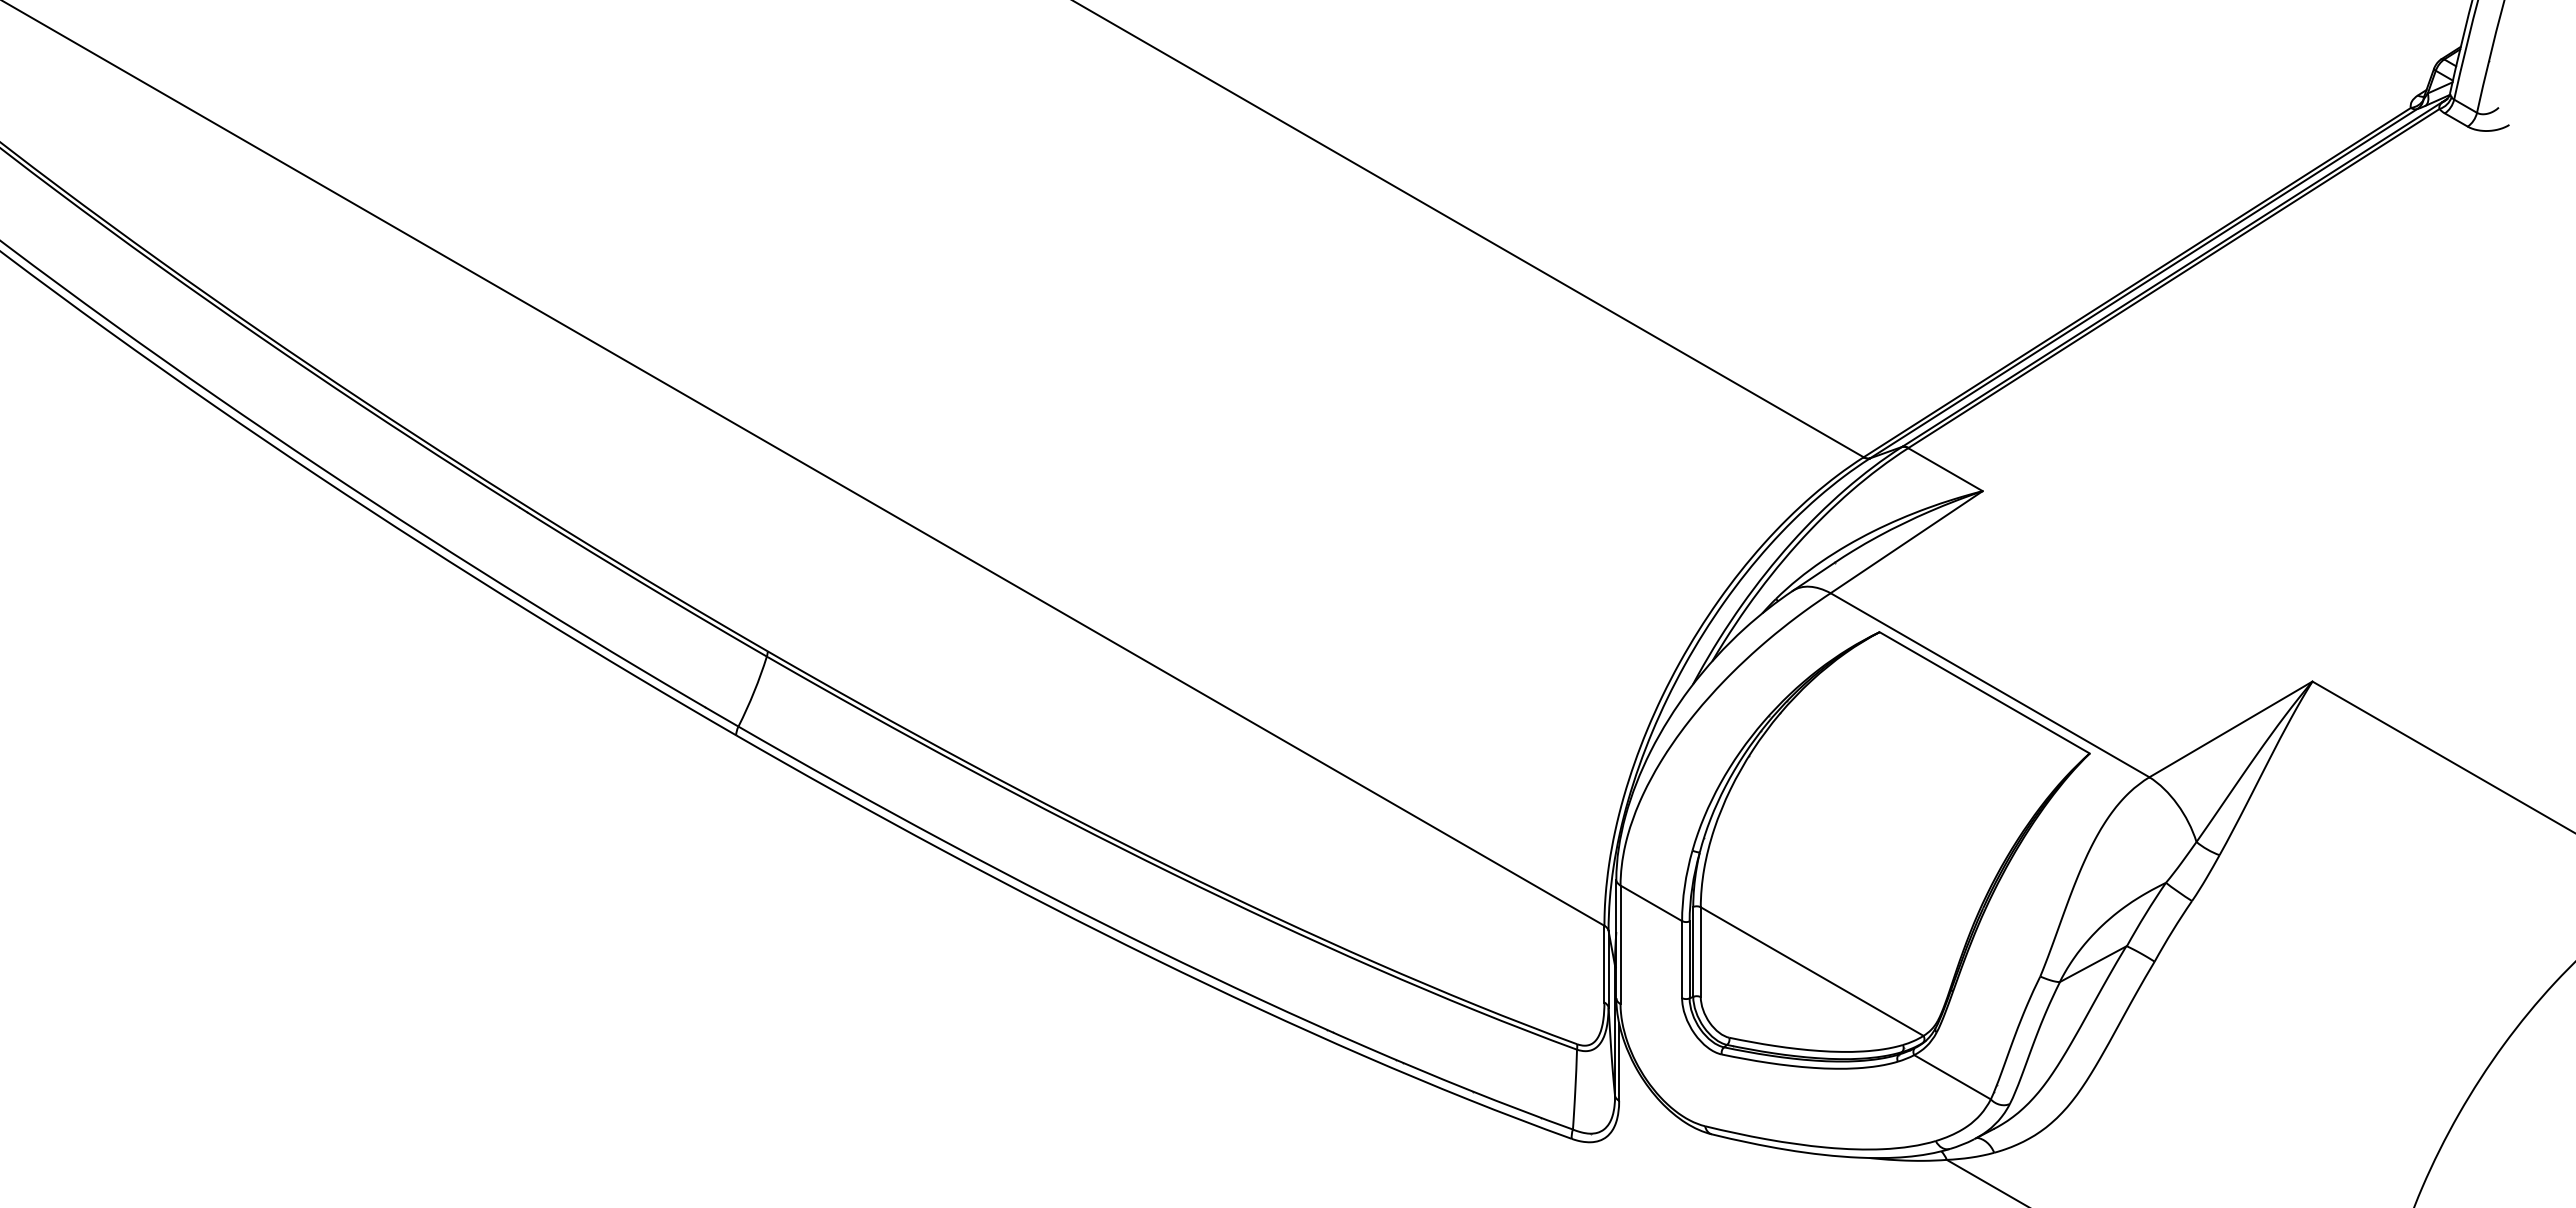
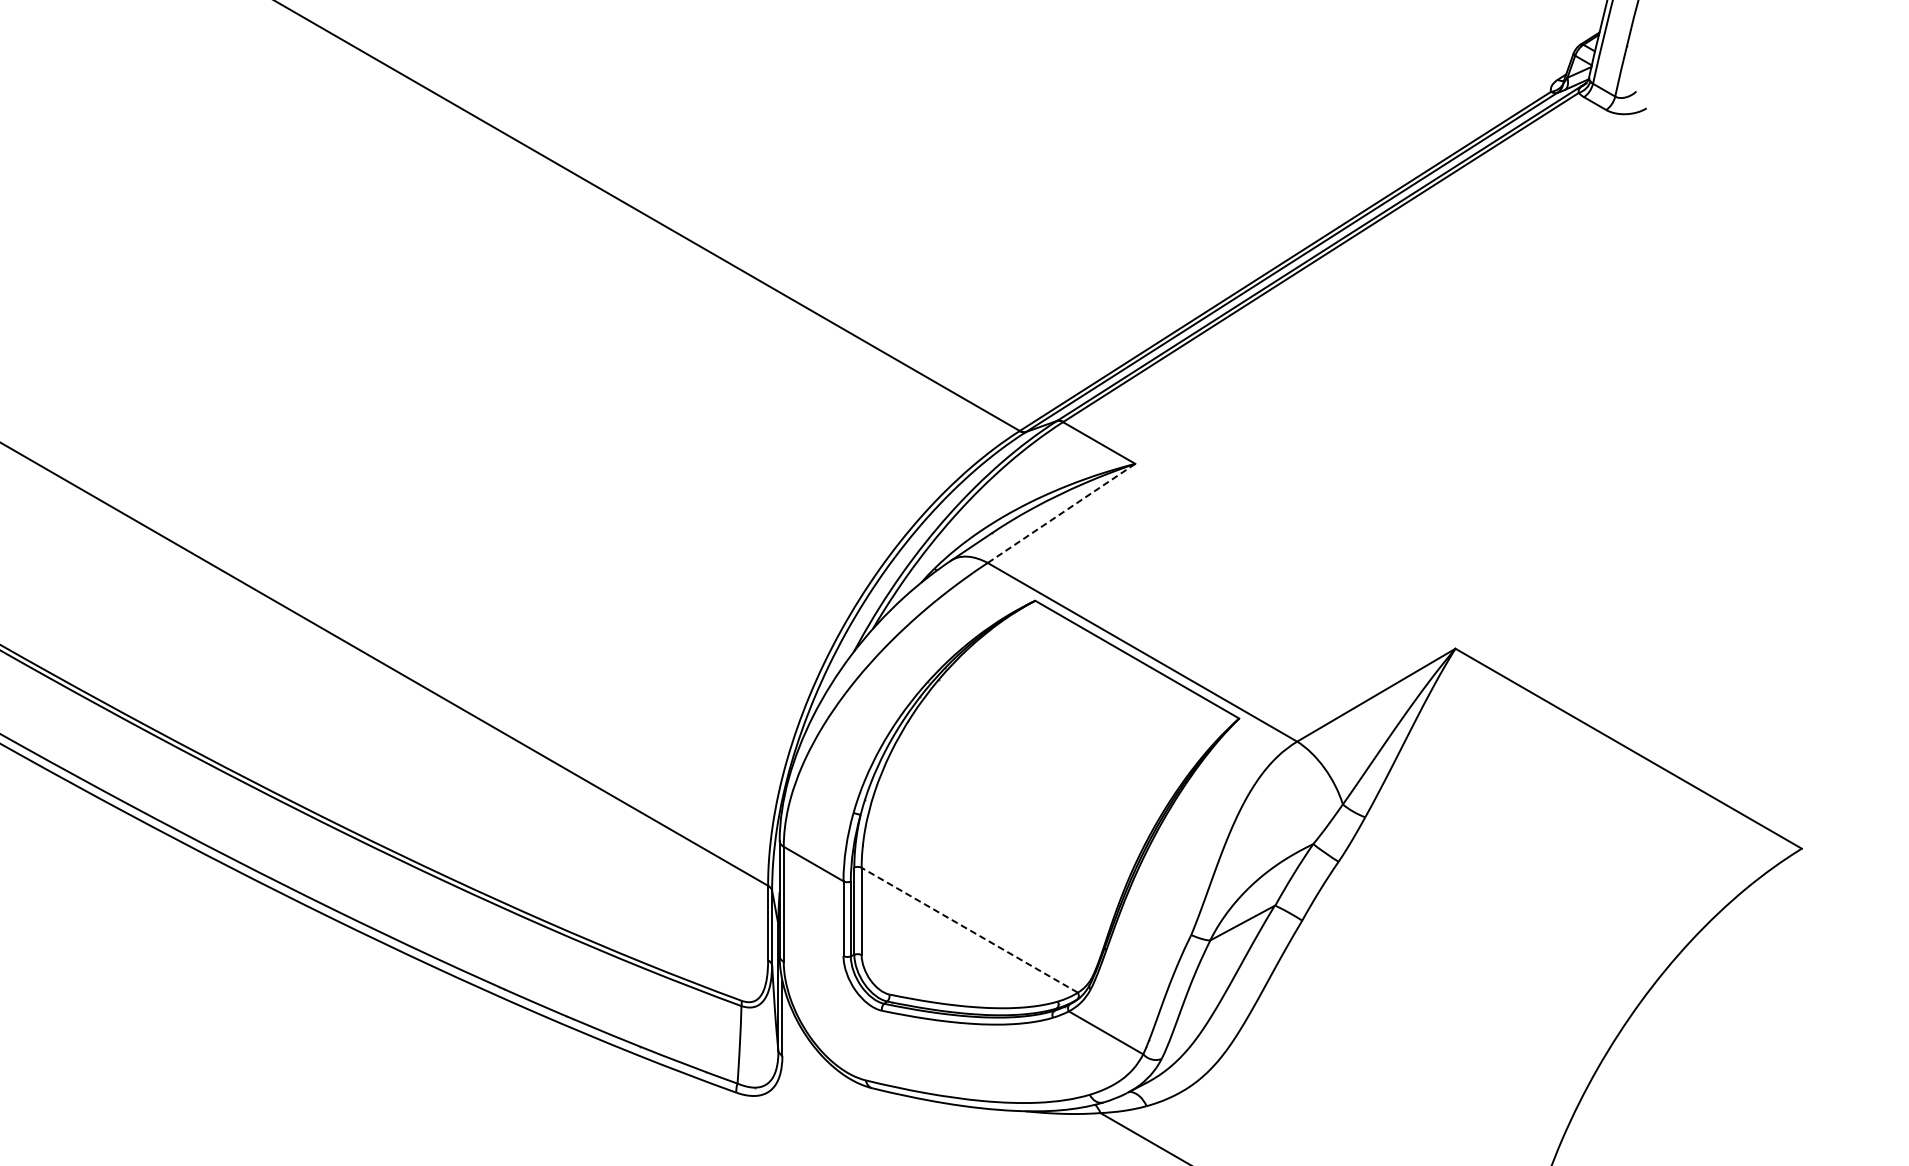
line: (1906, 542) -> (1061, 513), solid -> dashed
line: (1812, 971) -> (970, 930), solid -> dashed

